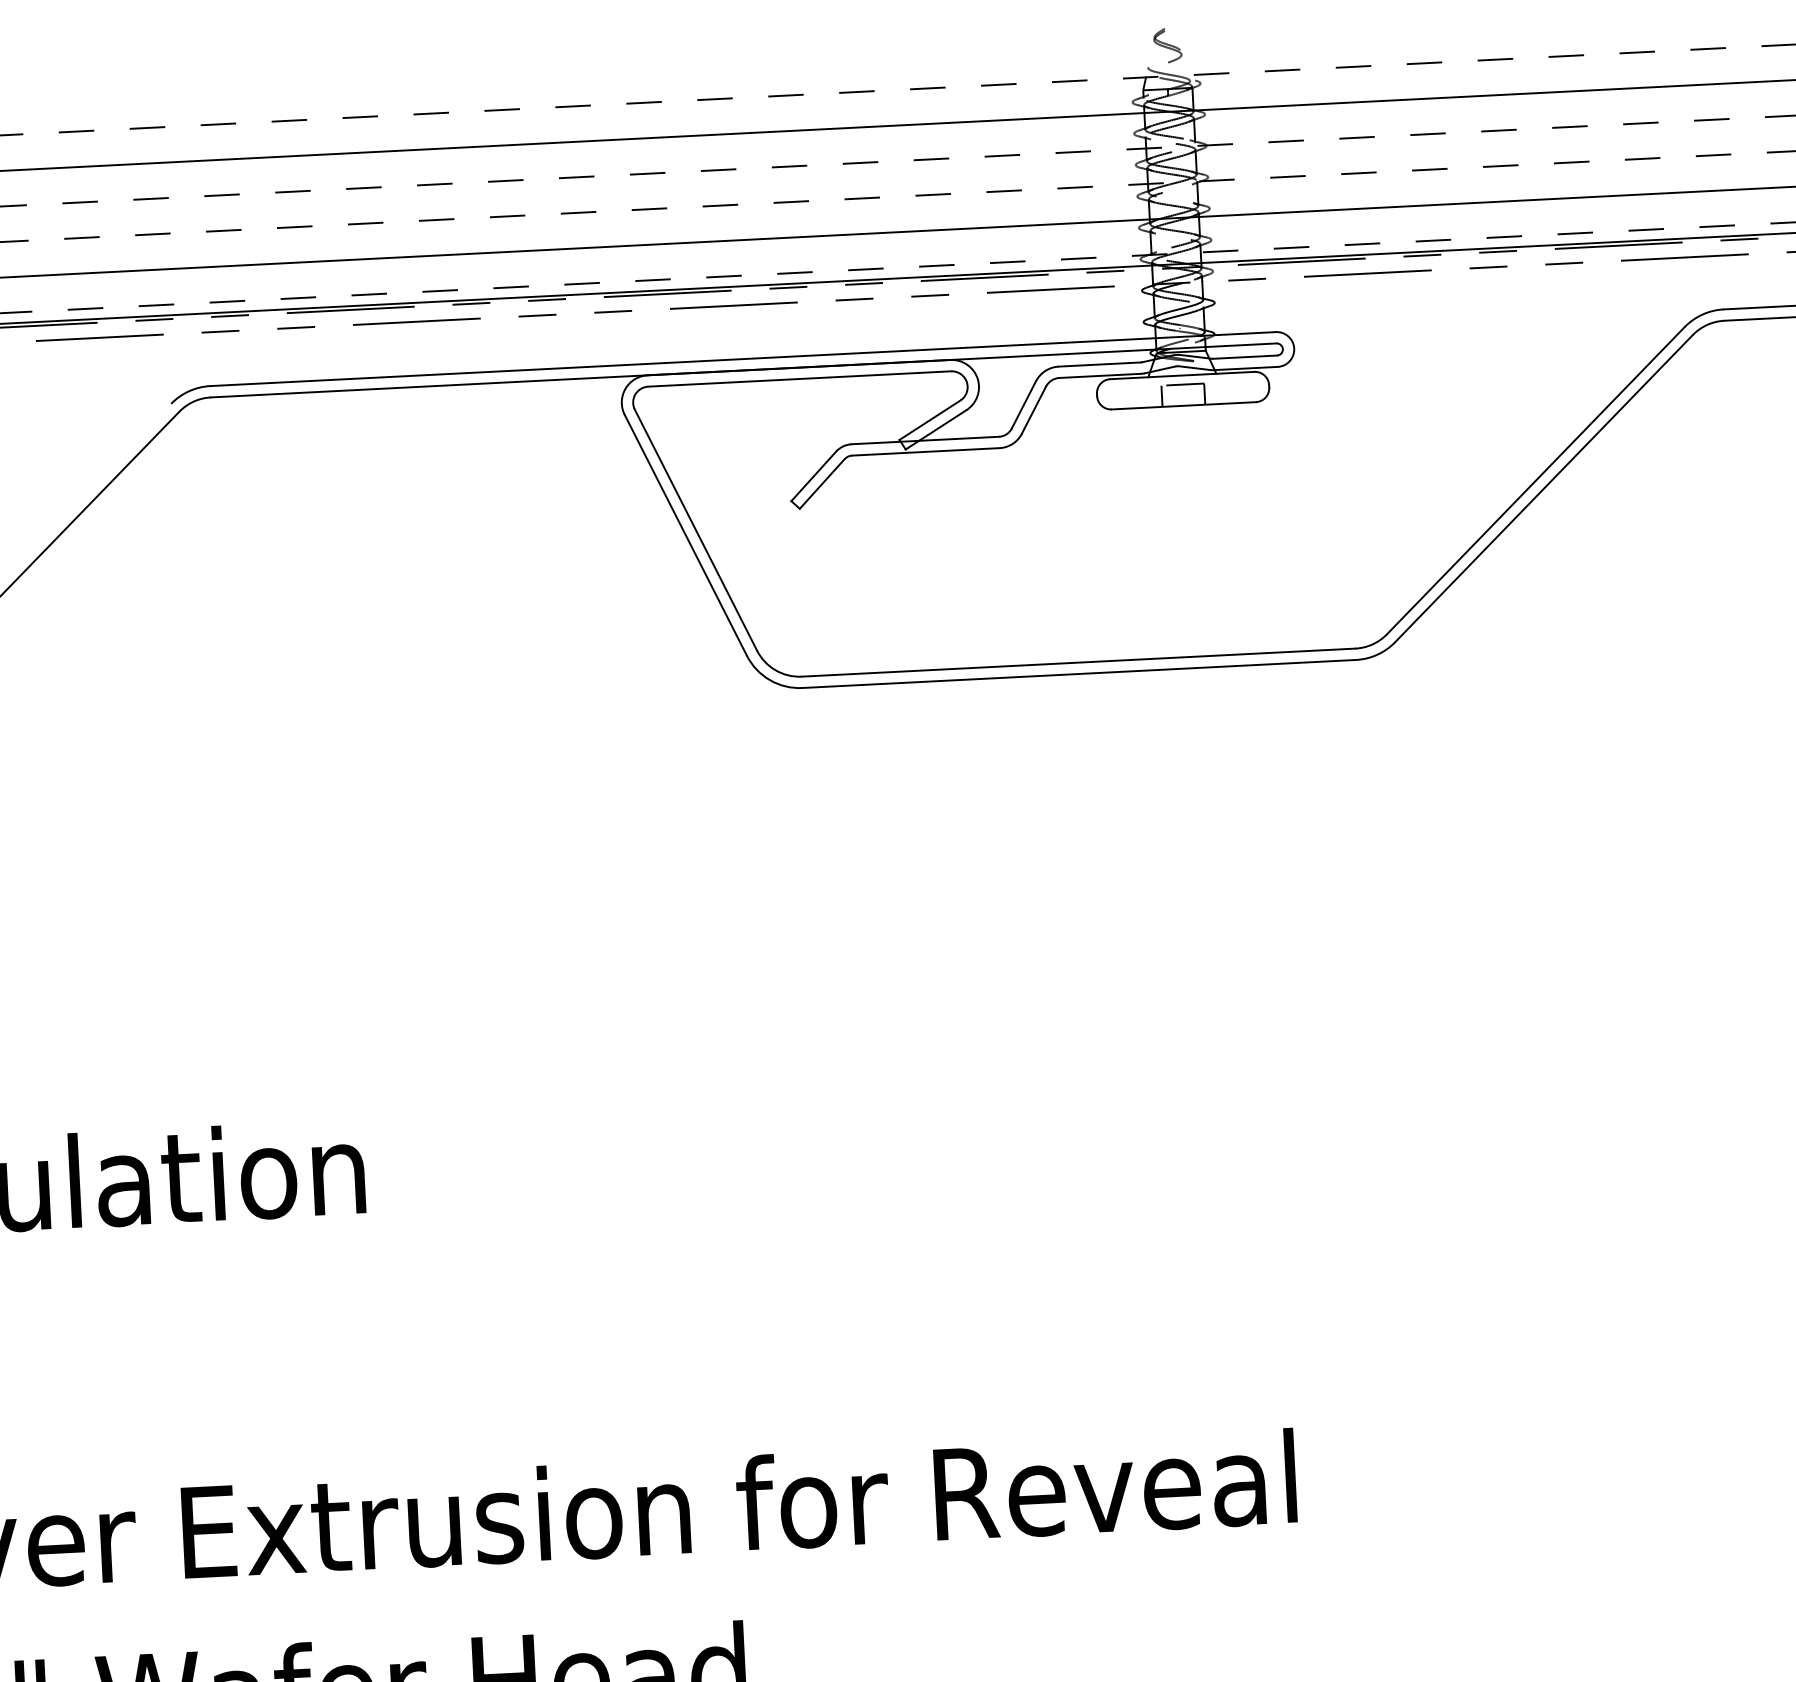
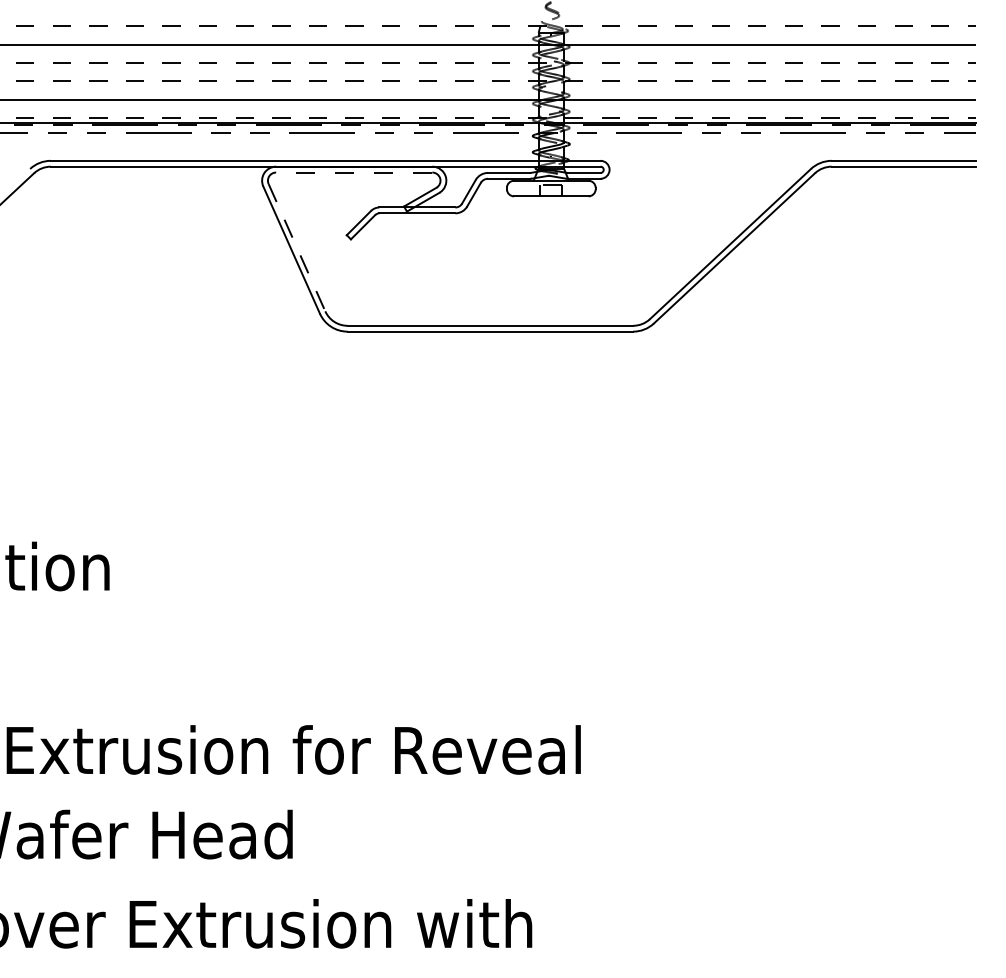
line: (798, 378) -> (353, 172), solid -> dashed
line: (695, 529) -> (296, 247), solid -> dashed

